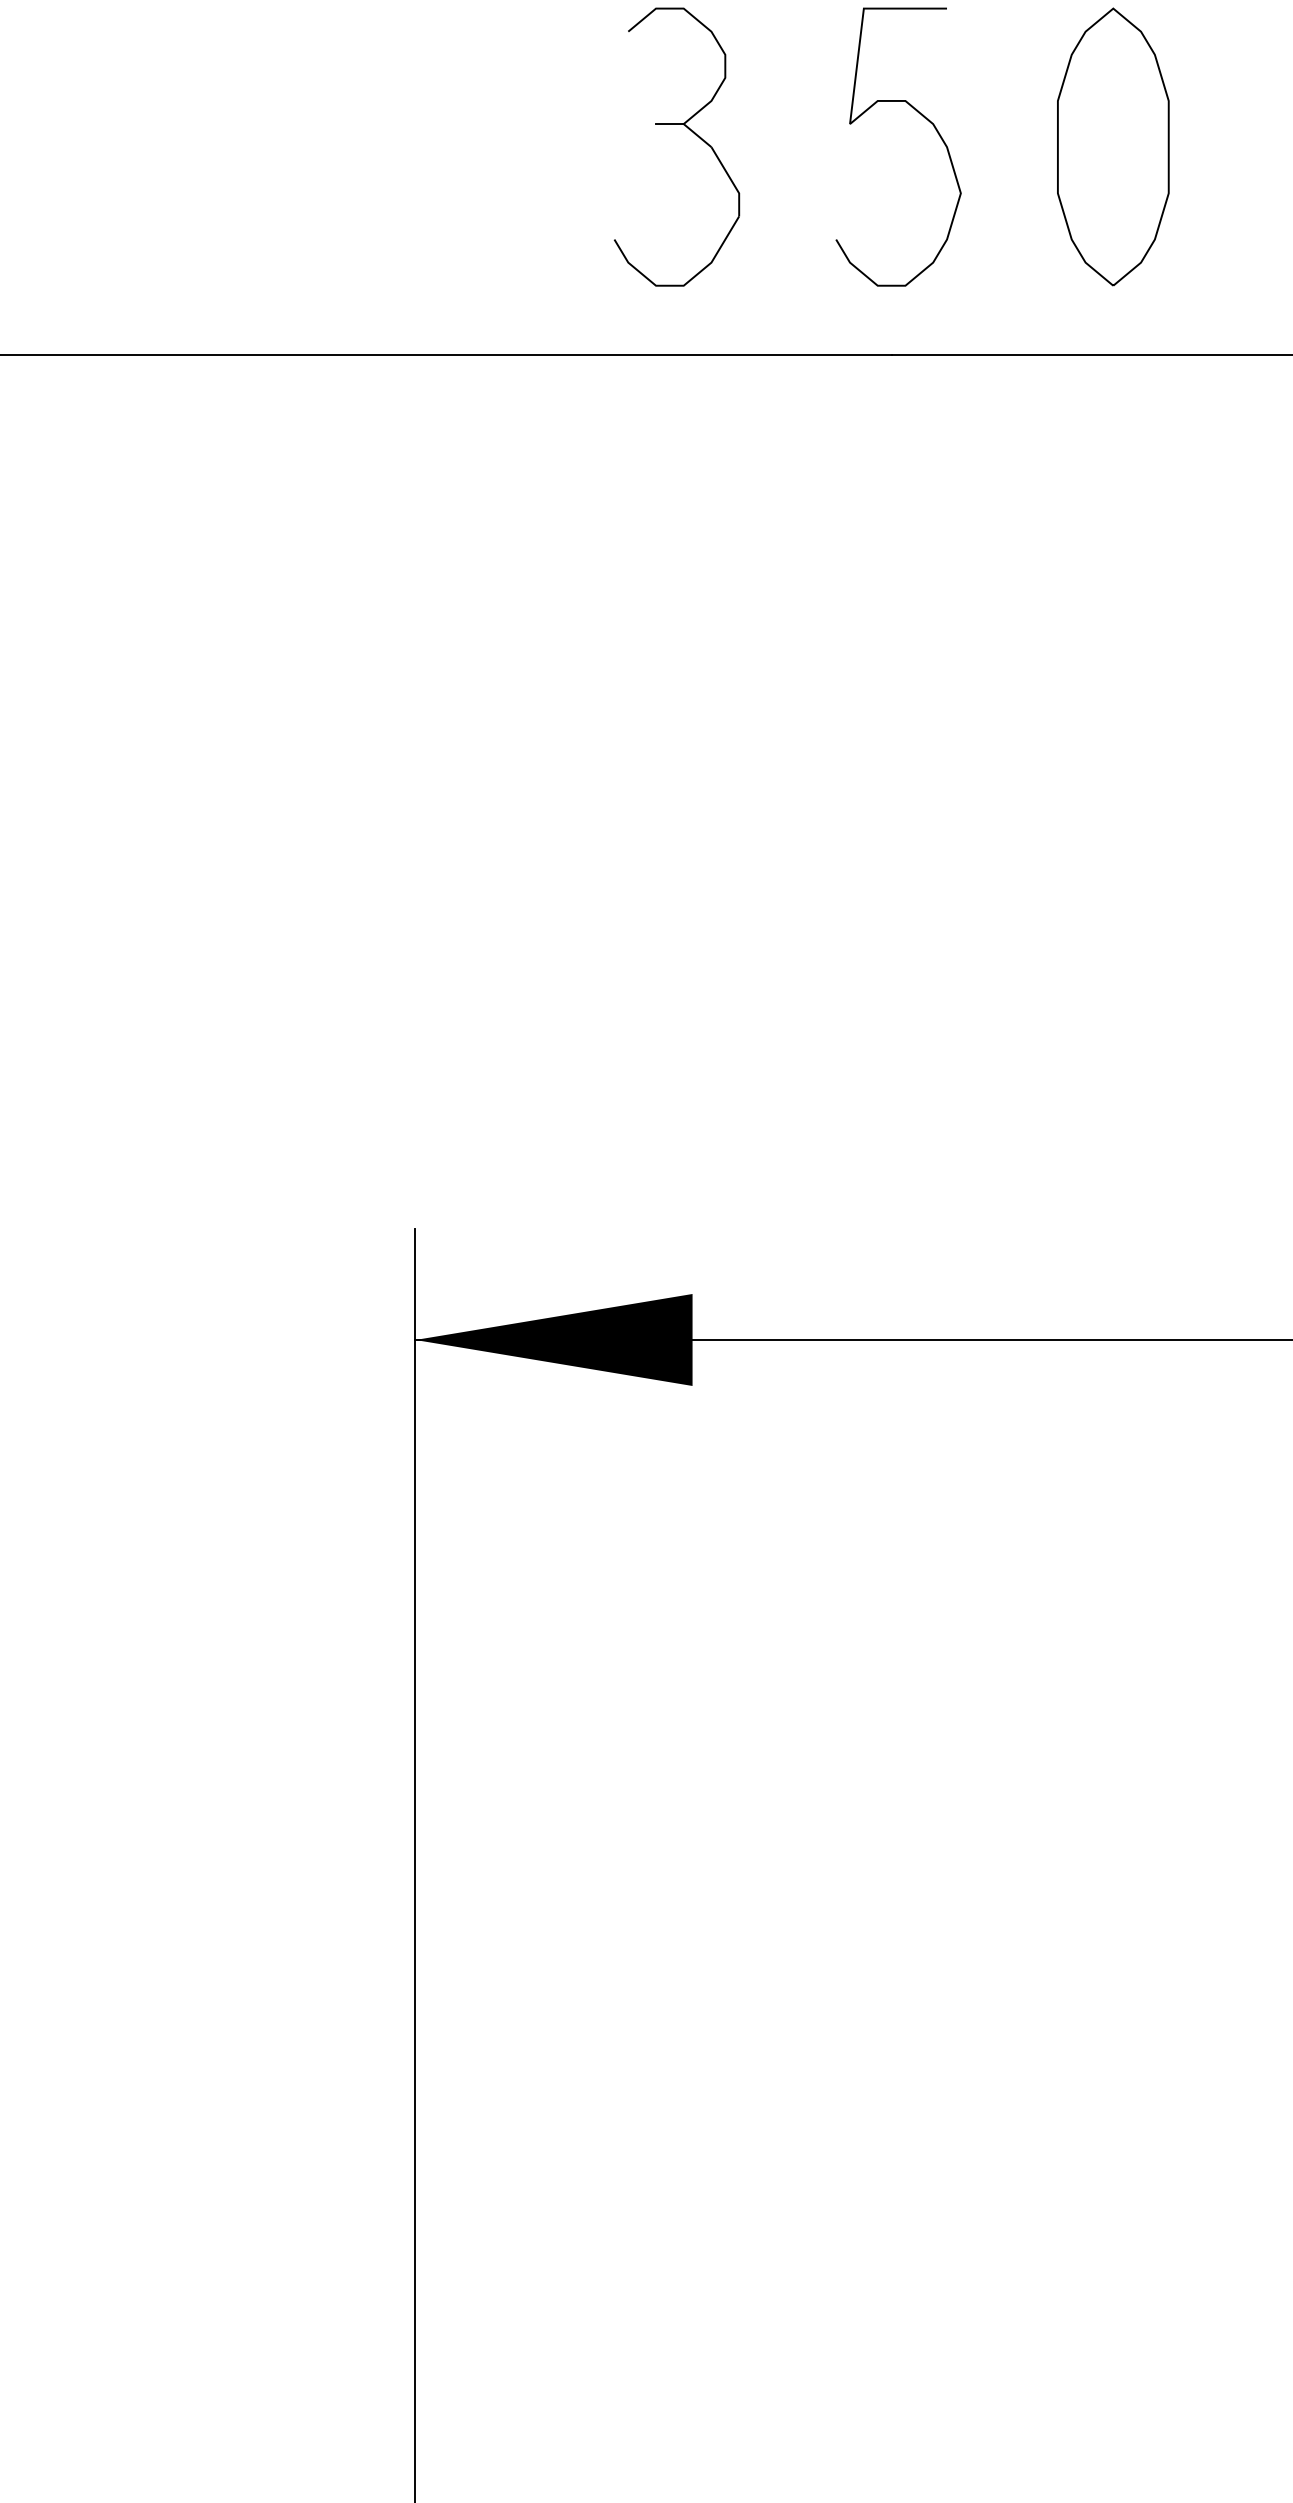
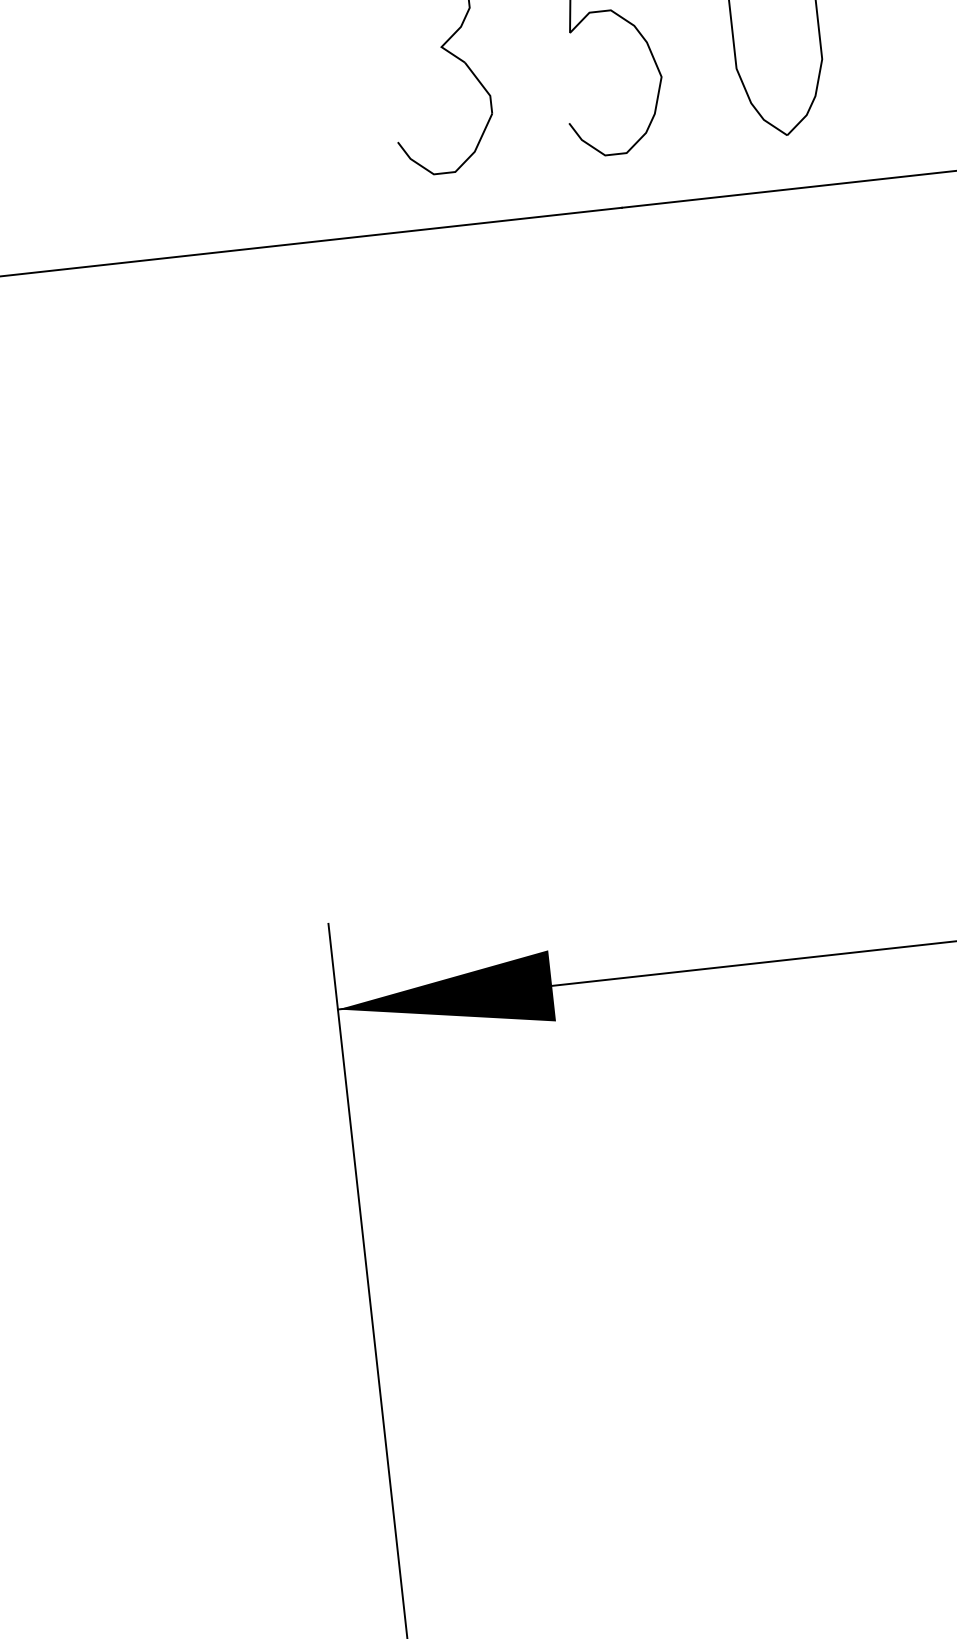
line: (669, 124) -> (430, 48), removed

